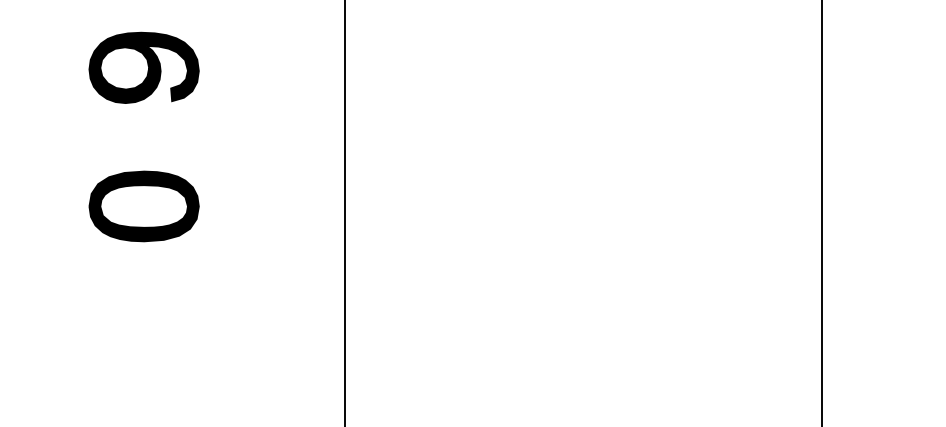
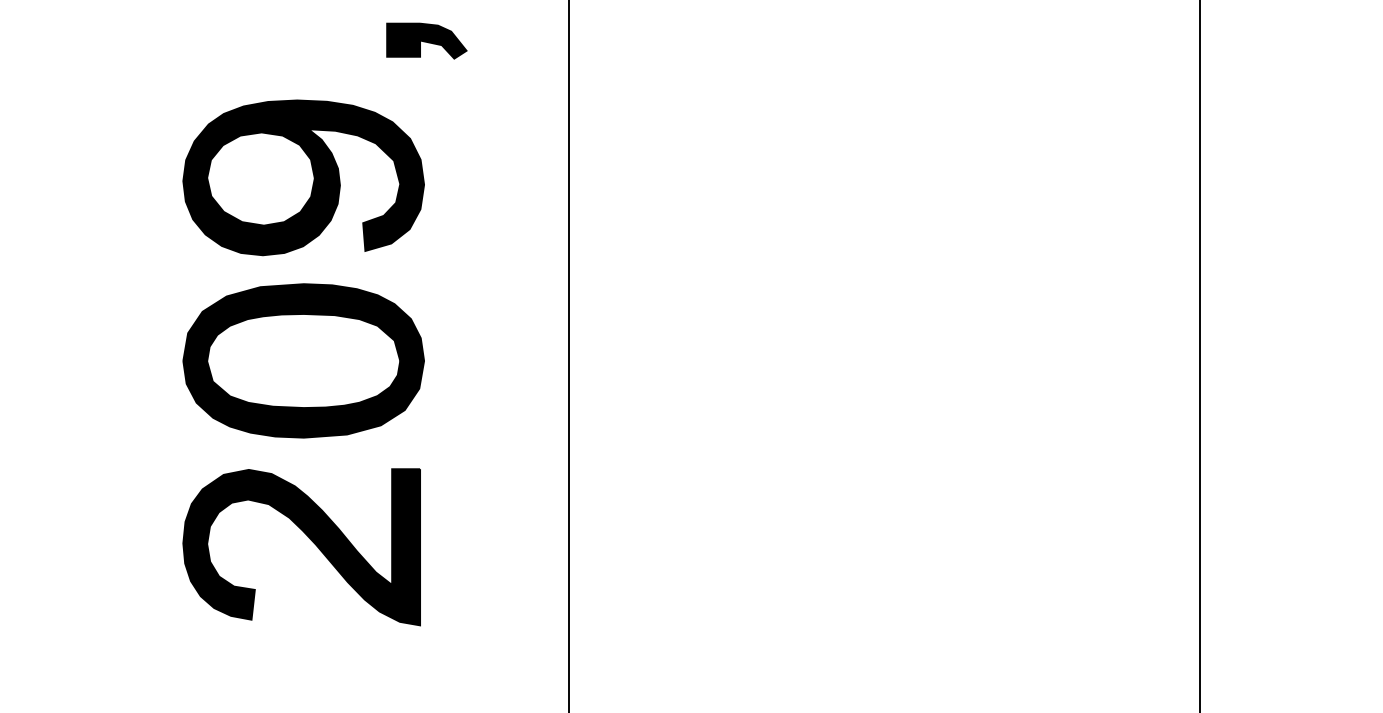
part: (144, 67) -> (303, 177), size x1.67
part: (144, 206) -> (303, 360), size x1.67
part: (148, 341) -> (309, 539), added

